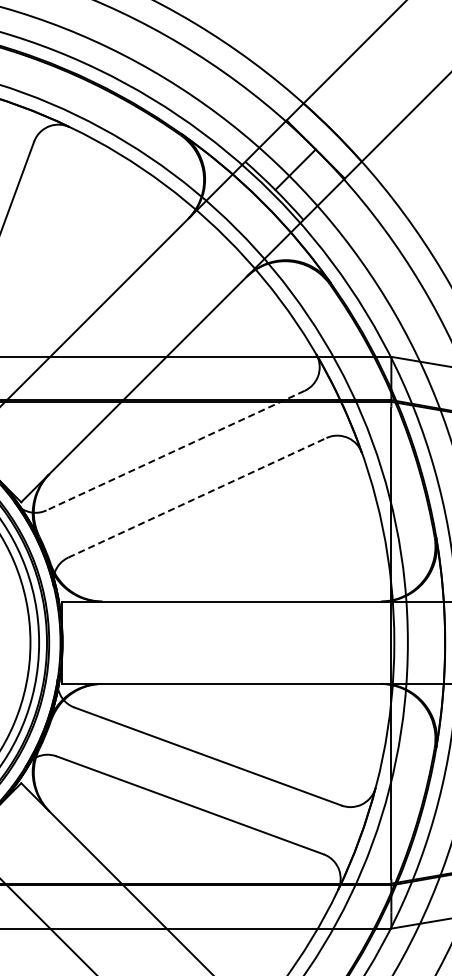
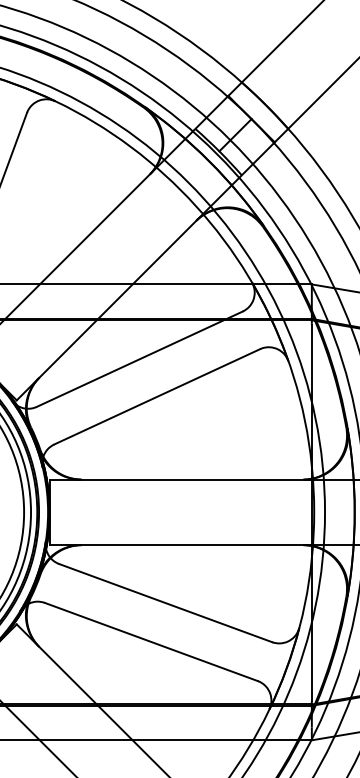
line: (175, 450) -> (139, 359), dashed -> solid
line: (197, 497) -> (157, 396), dashed -> solid

